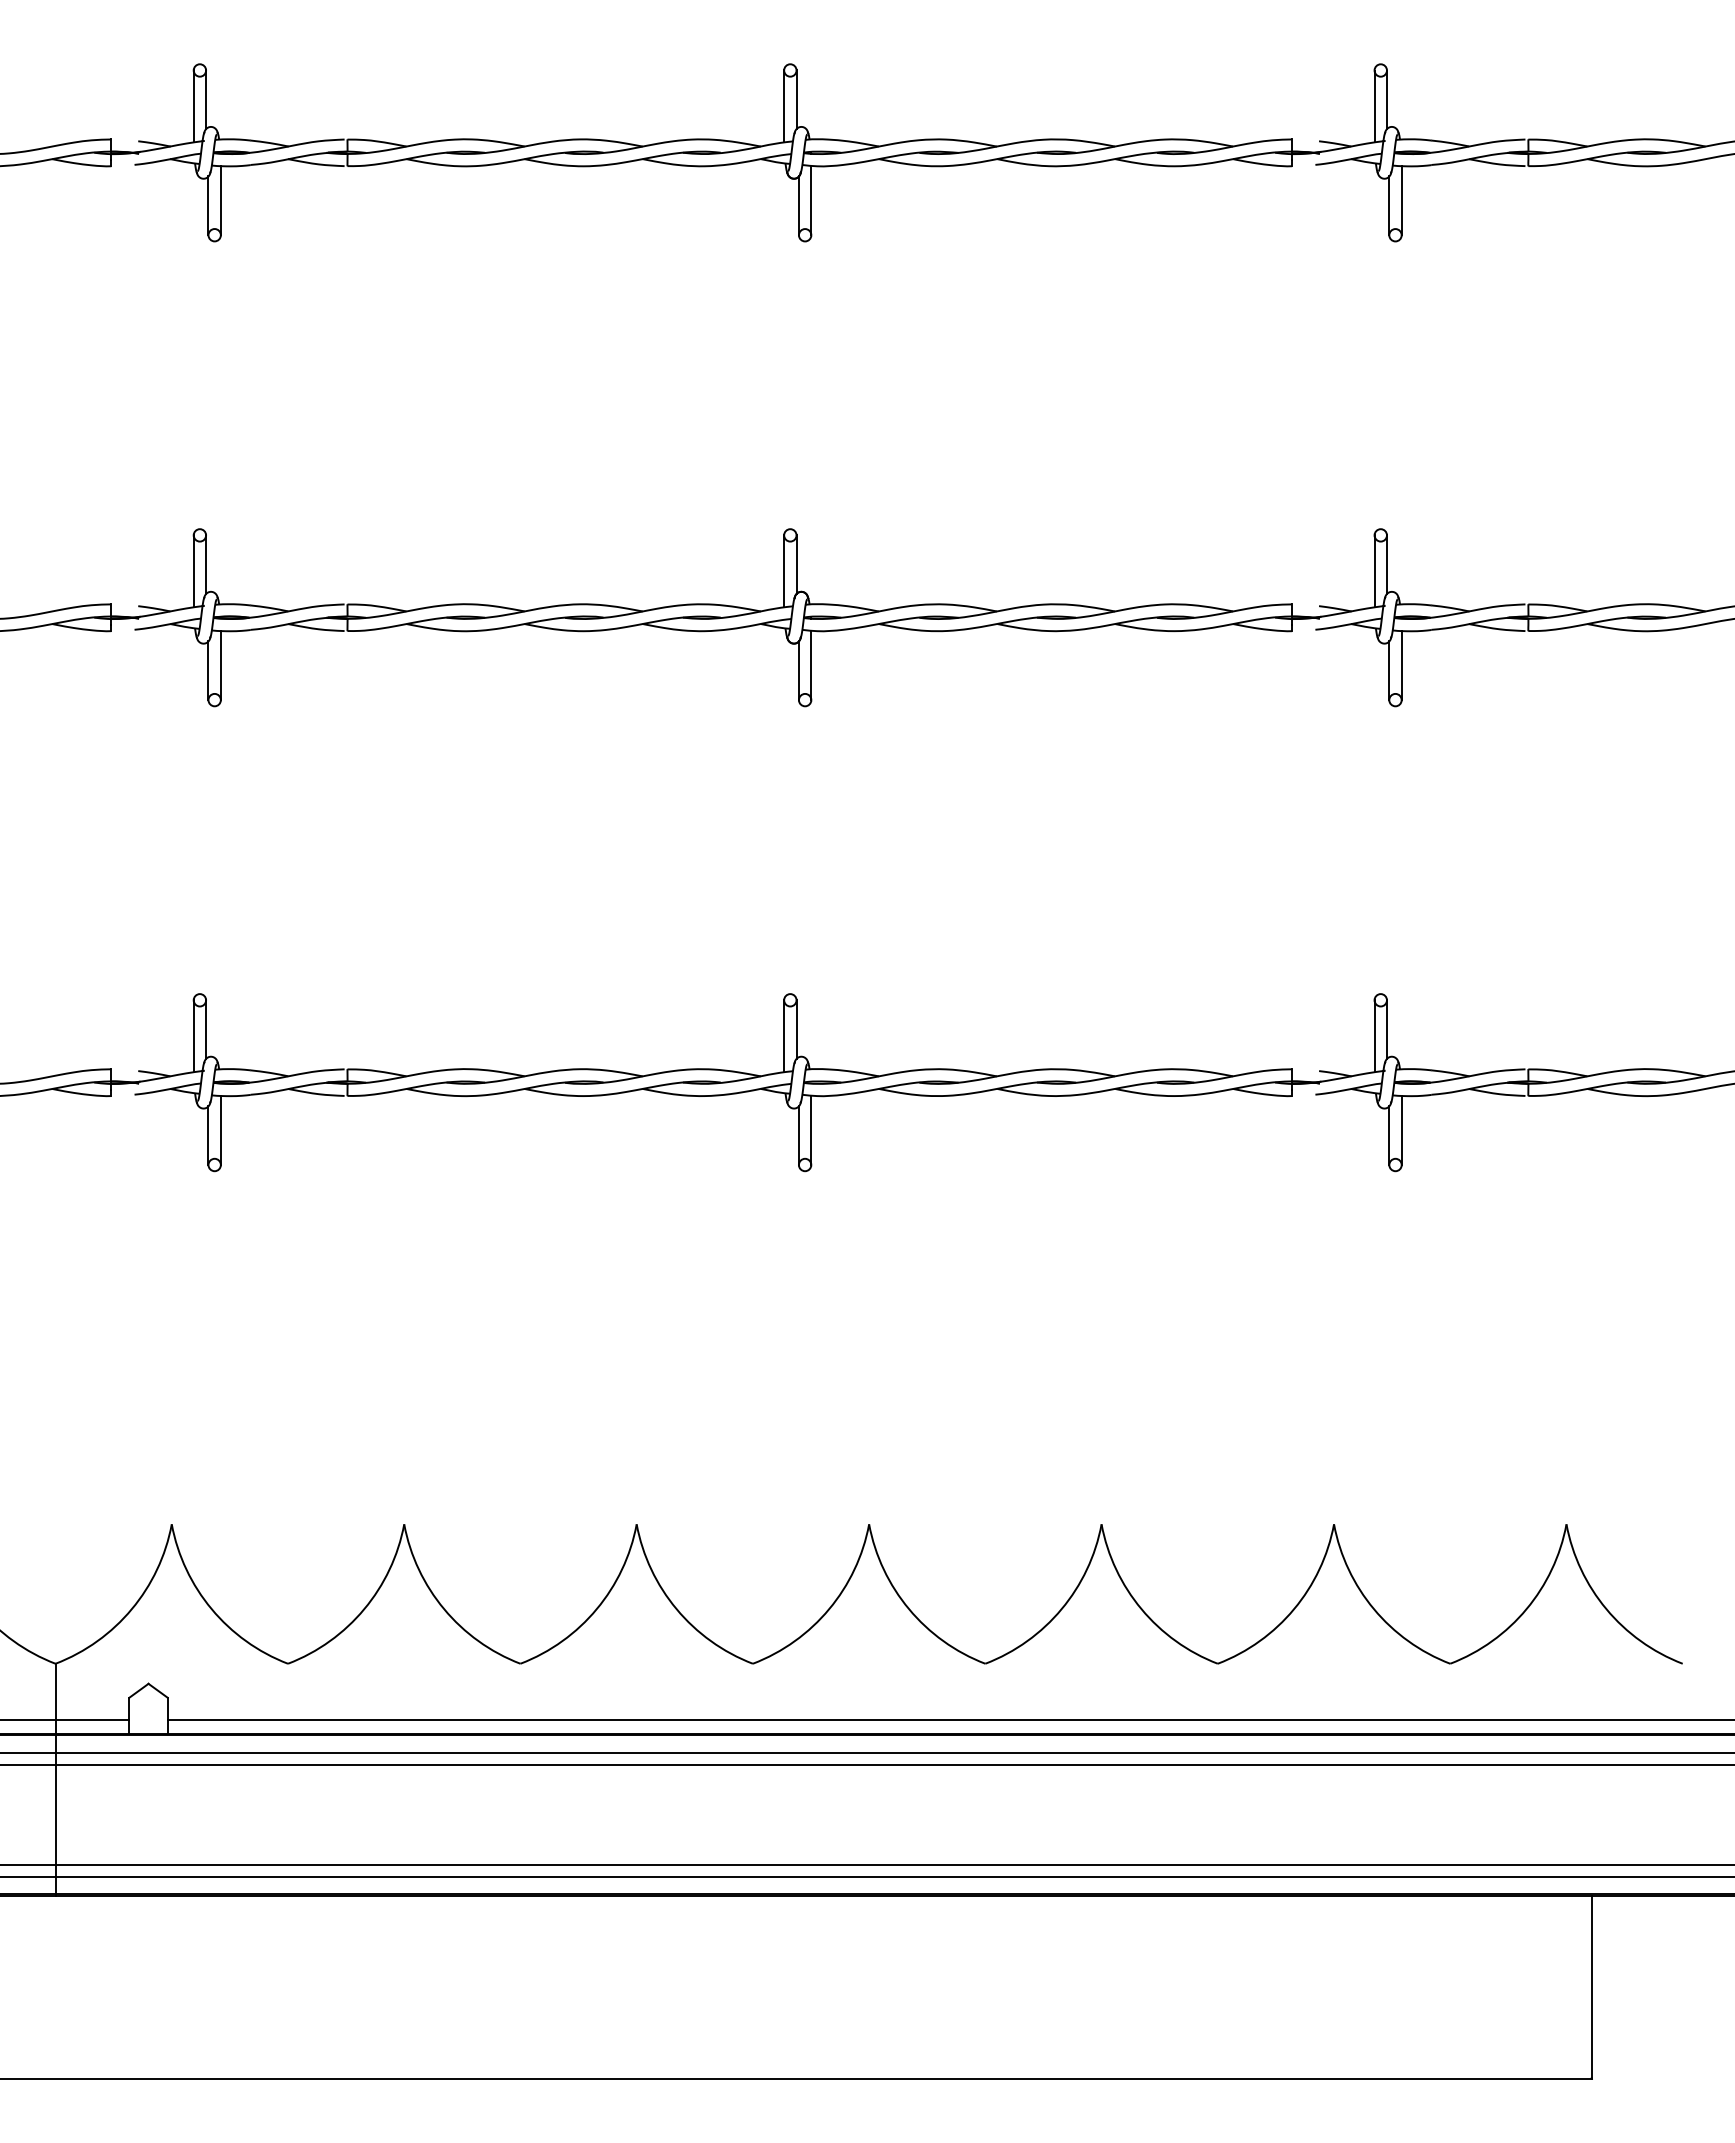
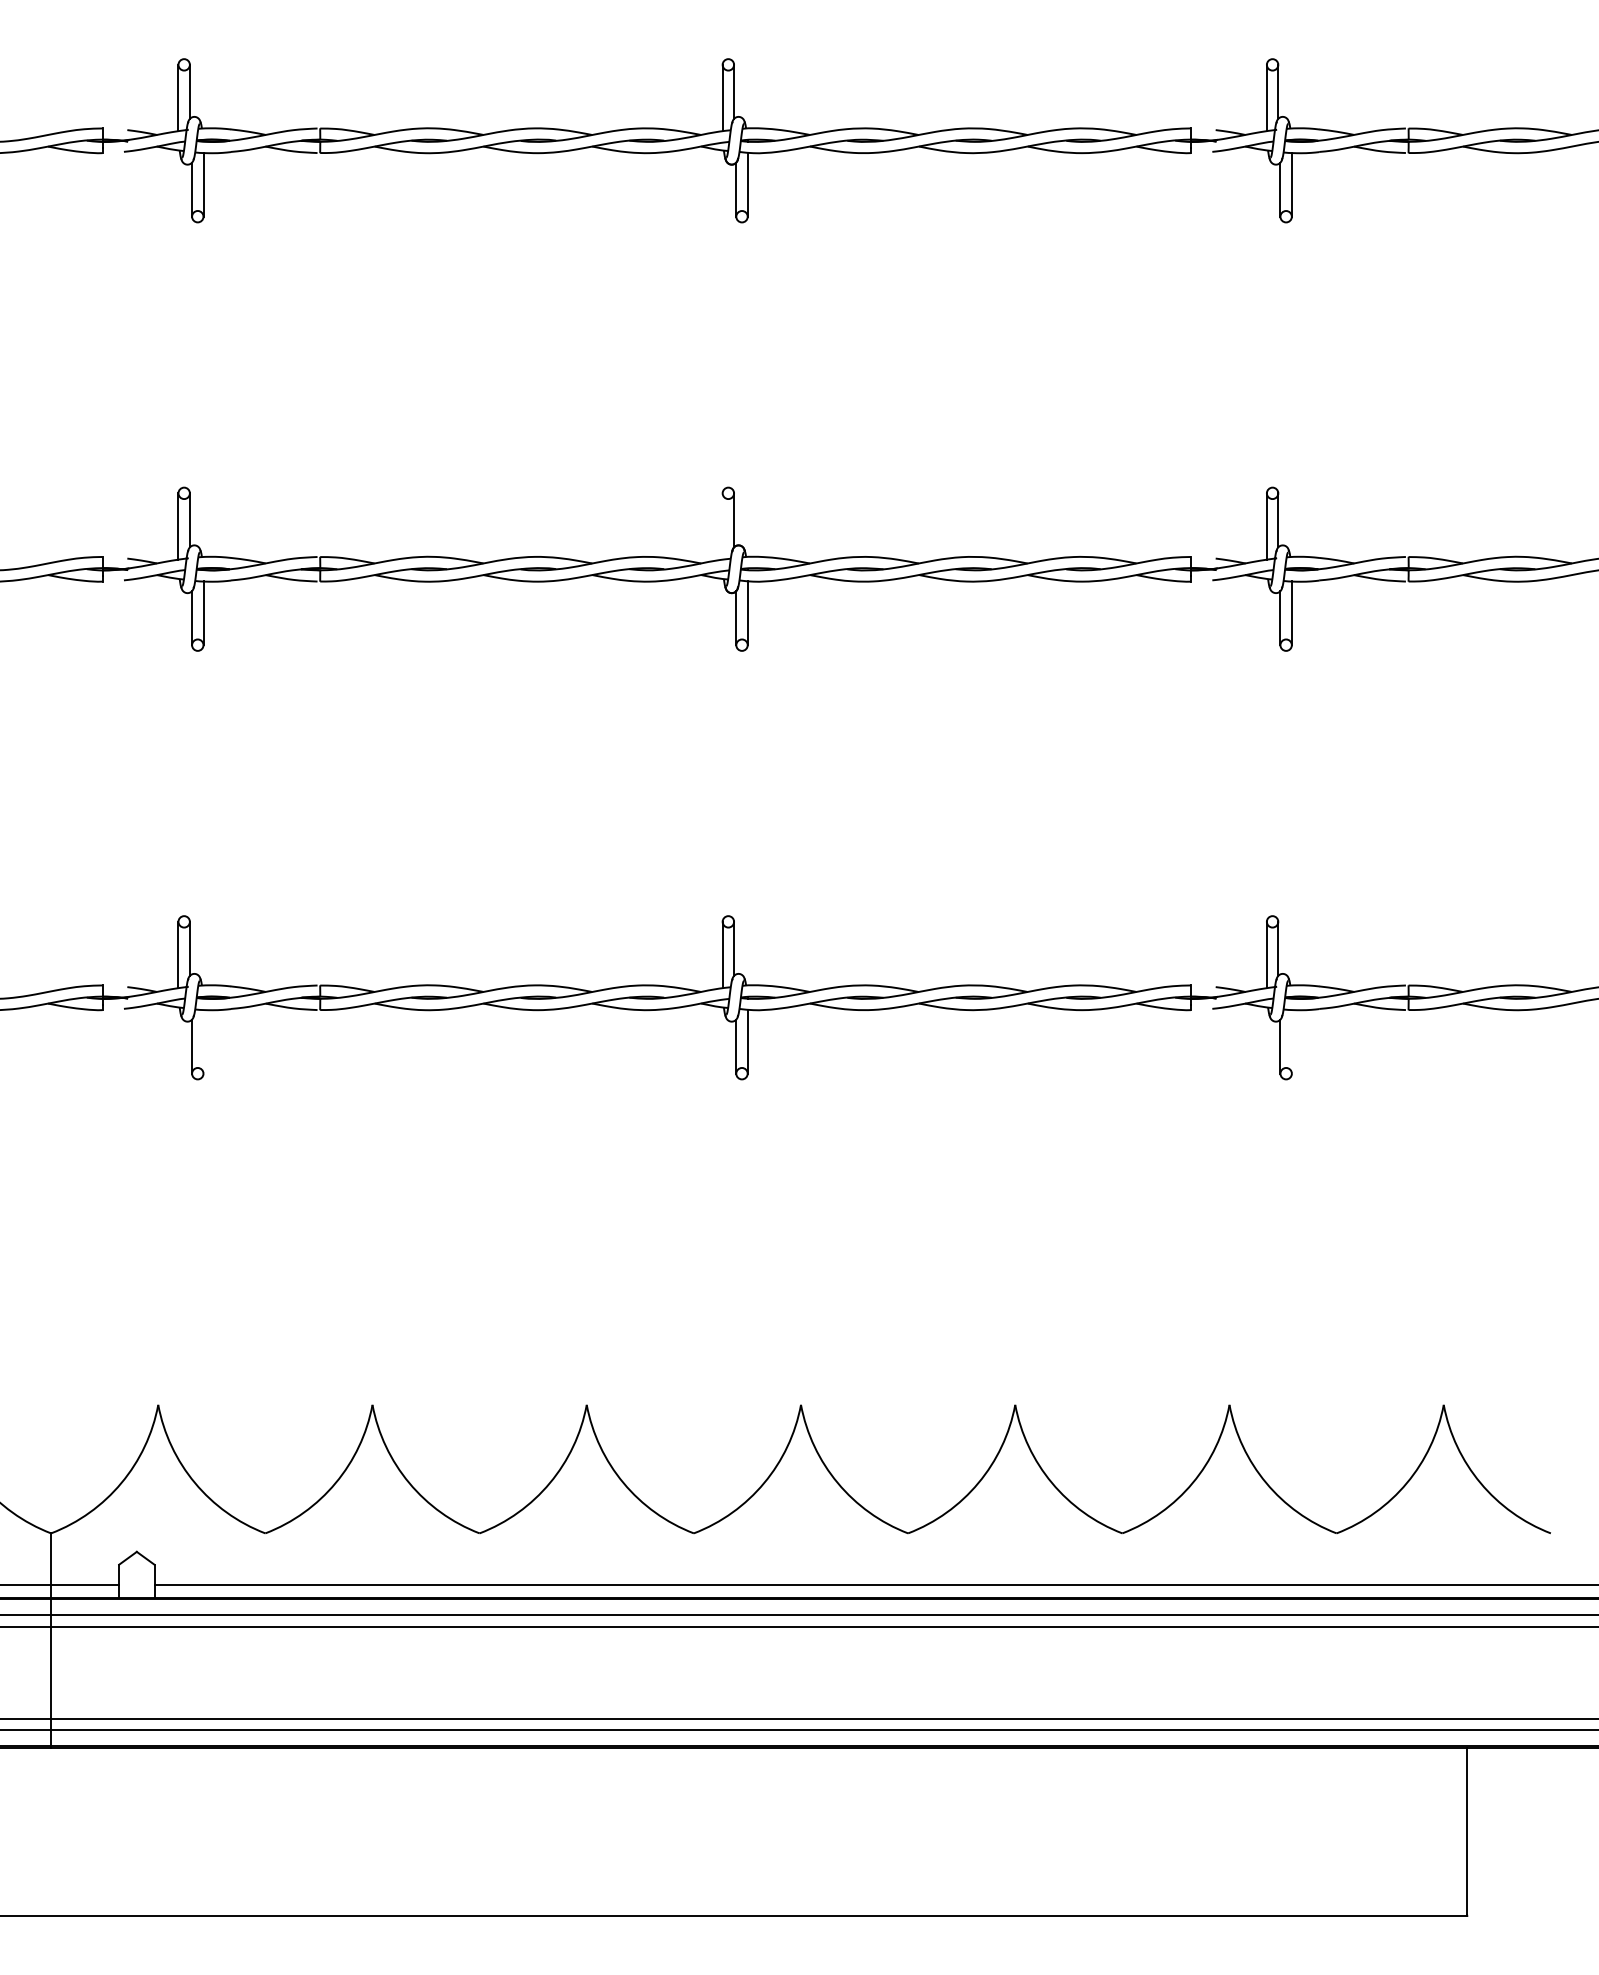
line: (784, 571) -> (722, 526), removed
line: (220, 1130) -> (203, 1041), removed
line: (1401, 1130) -> (1291, 1041), removed

